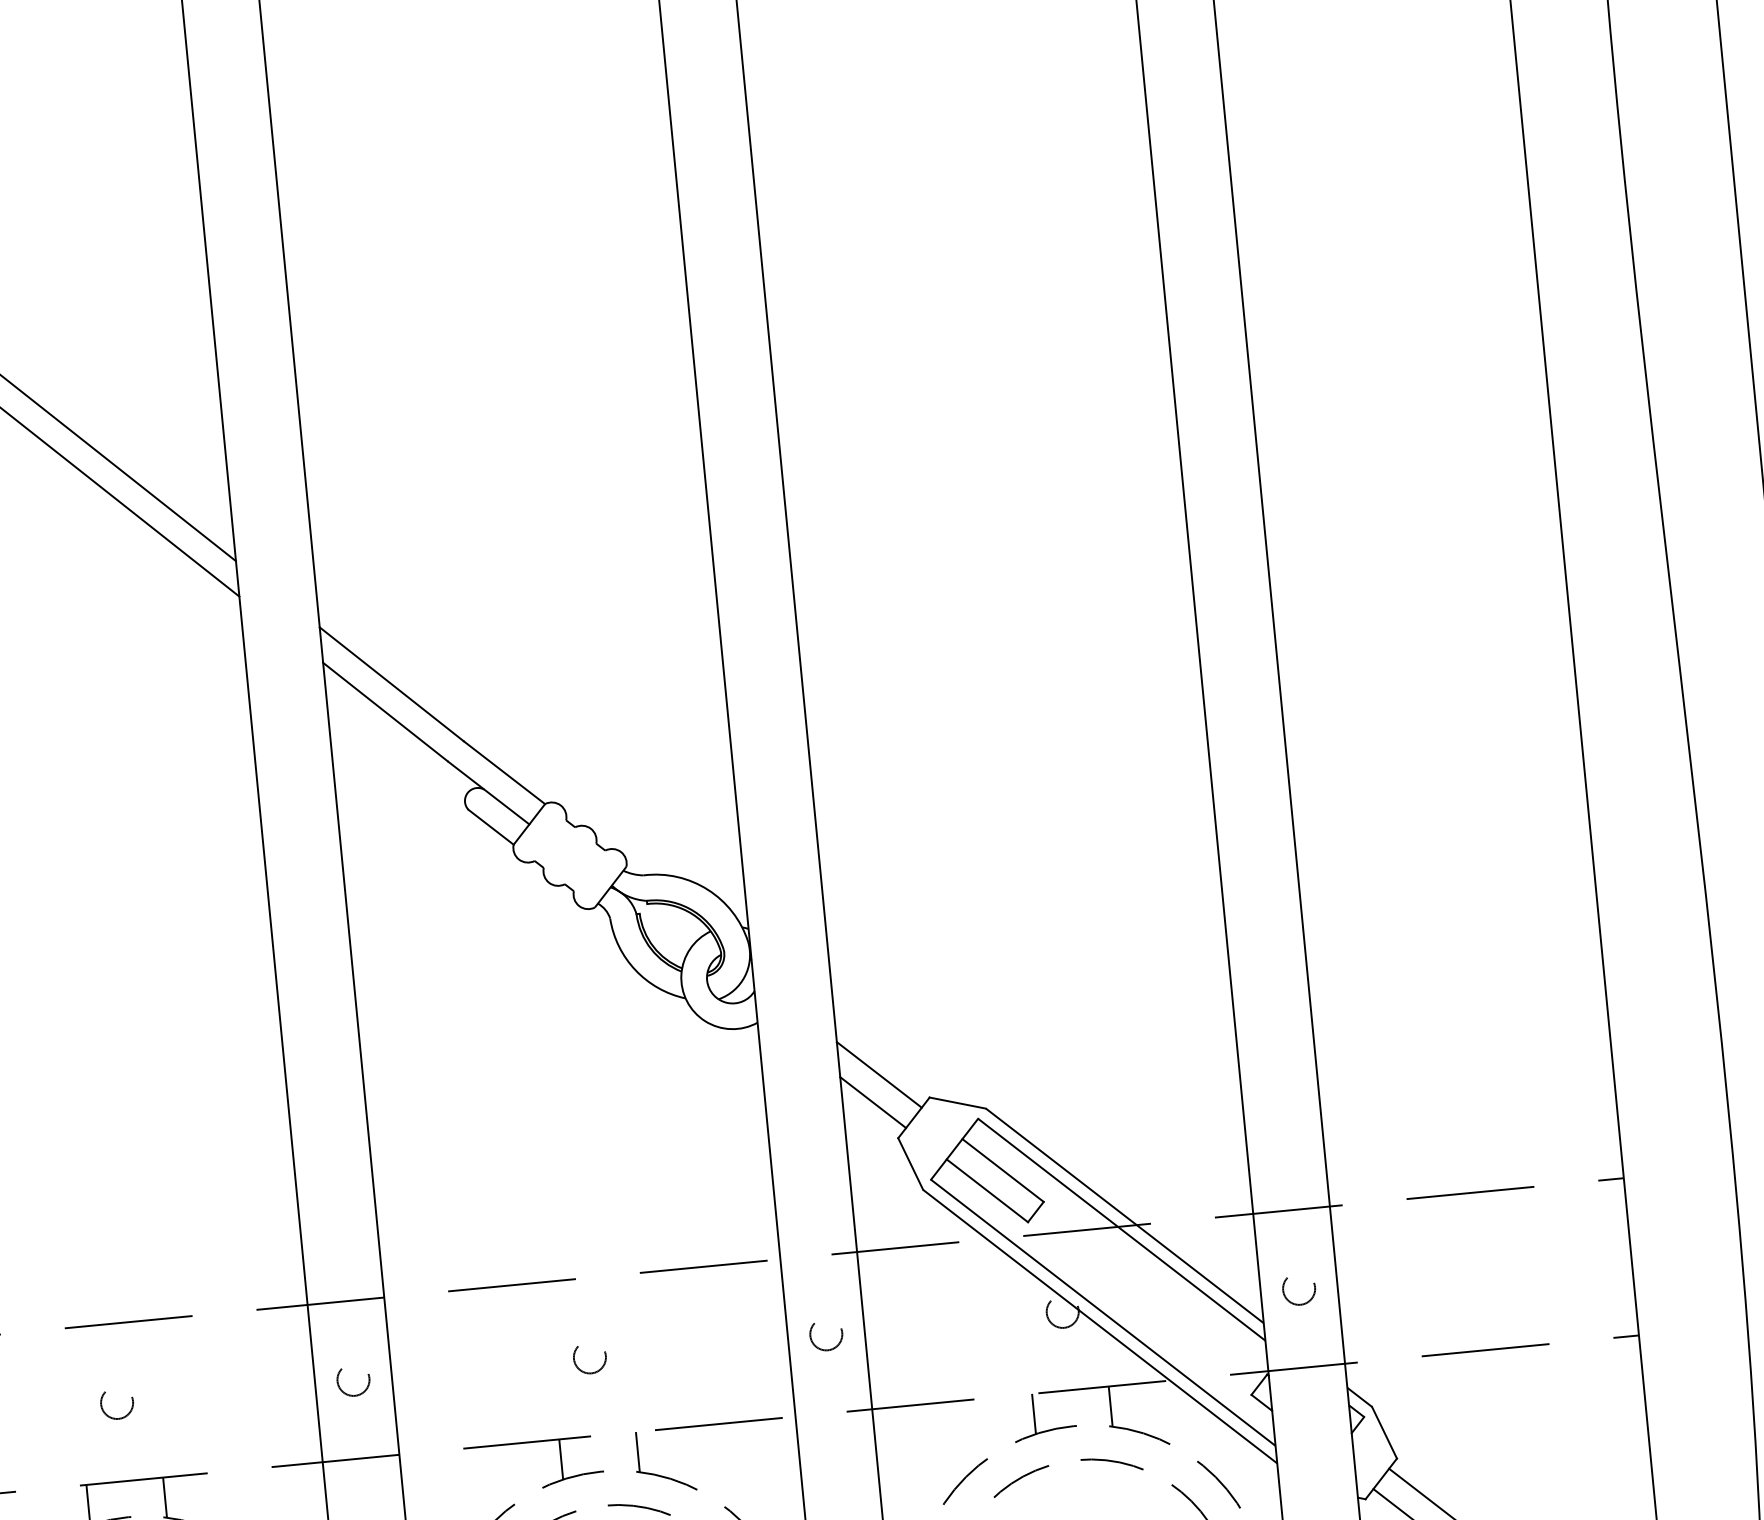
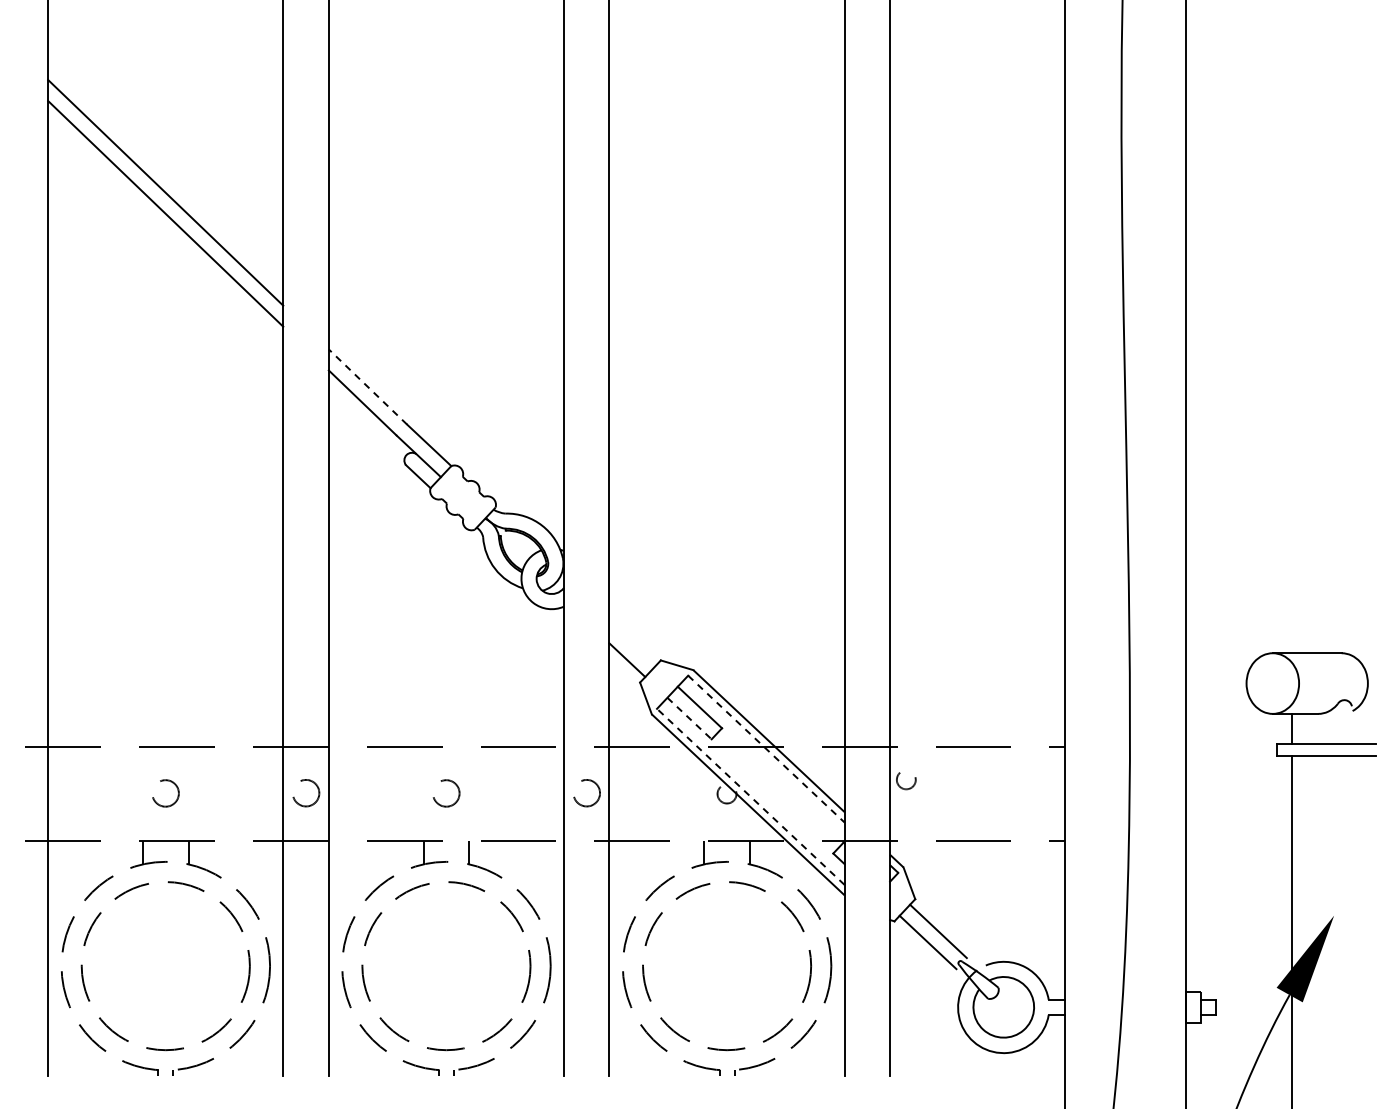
line: (390, 683) -> (367, 386), solid -> dashed
line: (879, 1073) -> (632, 643), removed
line: (987, 1190) -> (689, 718), solid -> dashed
line: (1122, 1230) -> (766, 749), solid -> dashed
circle: (1299, 1291) -> (906, 781), moved
line: (1102, 1312) -> (750, 796), solid -> dashed
circle: (826, 1337) -> (586, 795), size x1.4
circle: (590, 1359) -> (446, 795), size x1.4
circle: (352, 1382) -> (305, 795), size x1.4
circle: (116, 1405) -> (165, 795), size x1.4

